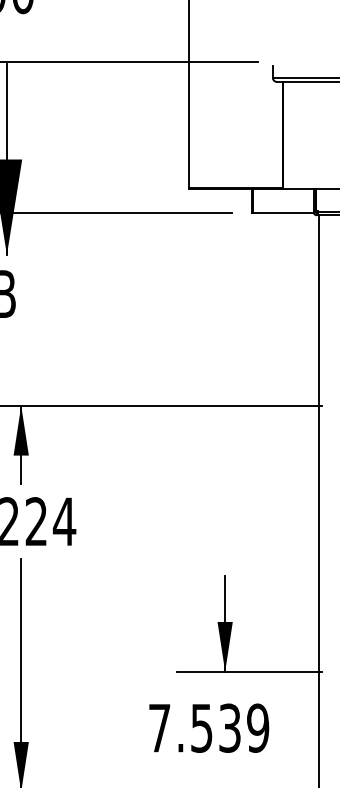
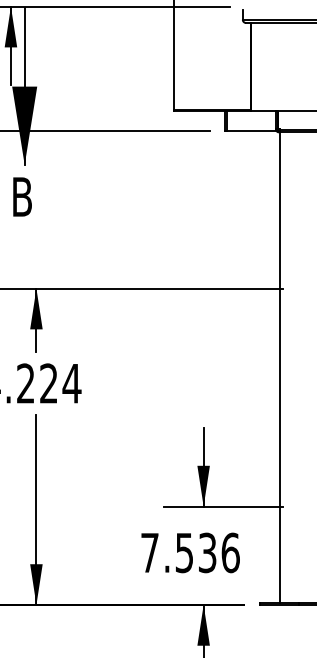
text: (257, 727) -> (230, 552), 7.539 -> 7.536

